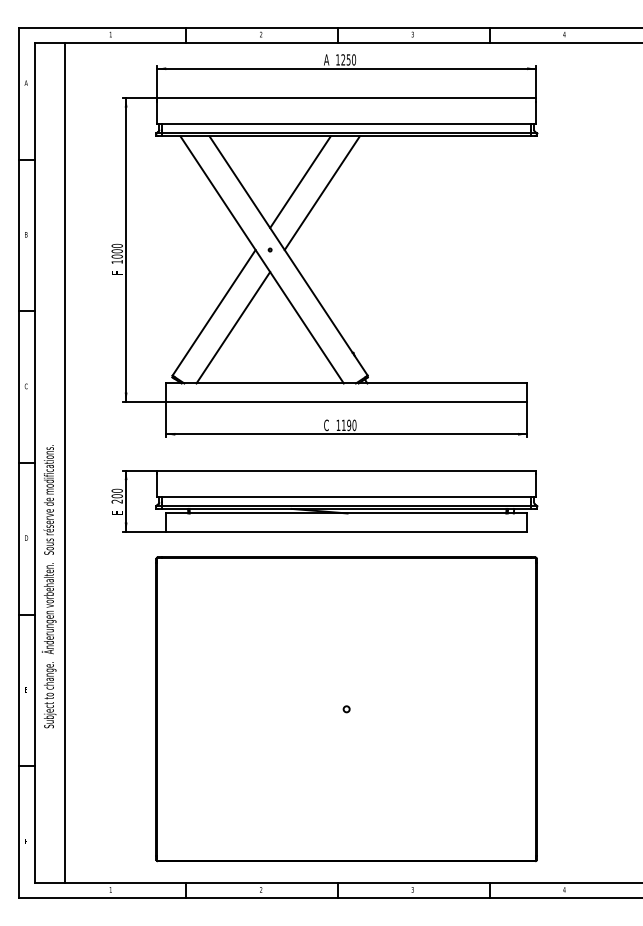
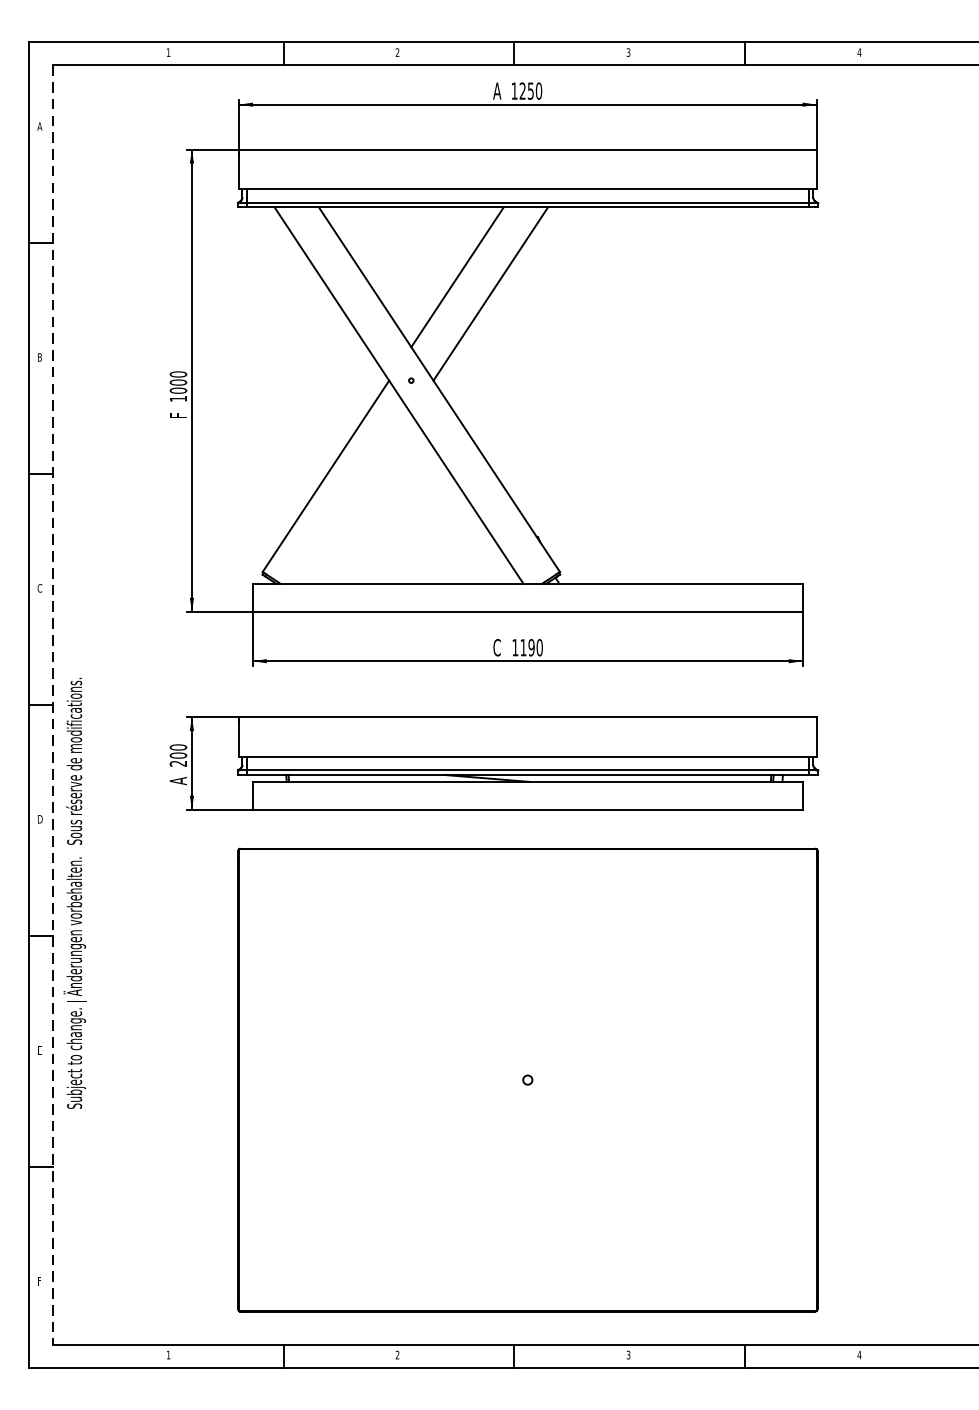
line: (233, 327) -> (355, 498), removed
line: (64, 462) -> (98, 704), removed
line: (34, 463) -> (52, 705), solid -> dashed
text: (116, 512) -> (177, 780), E -> A

